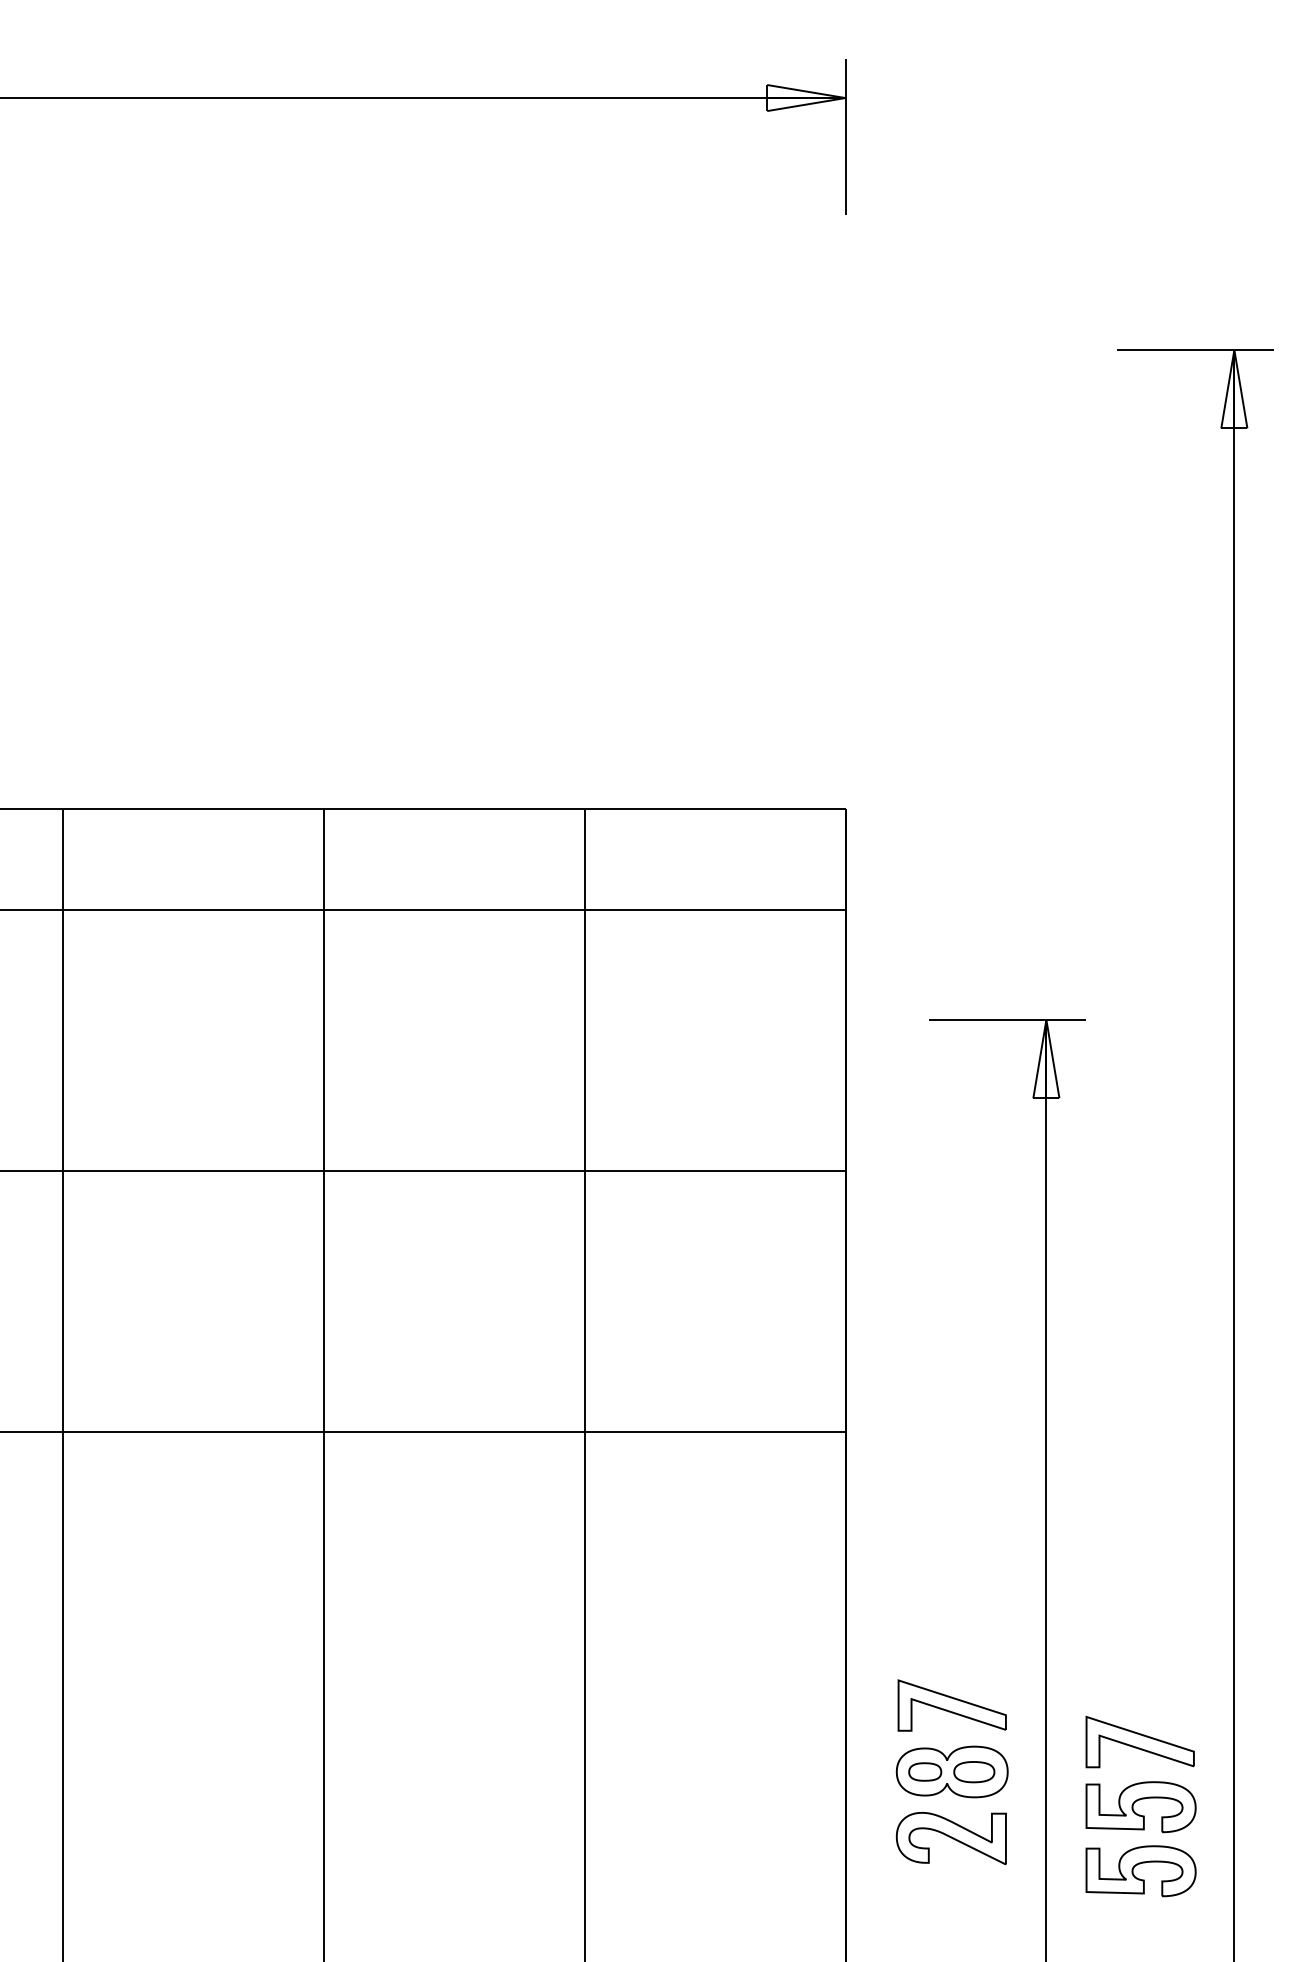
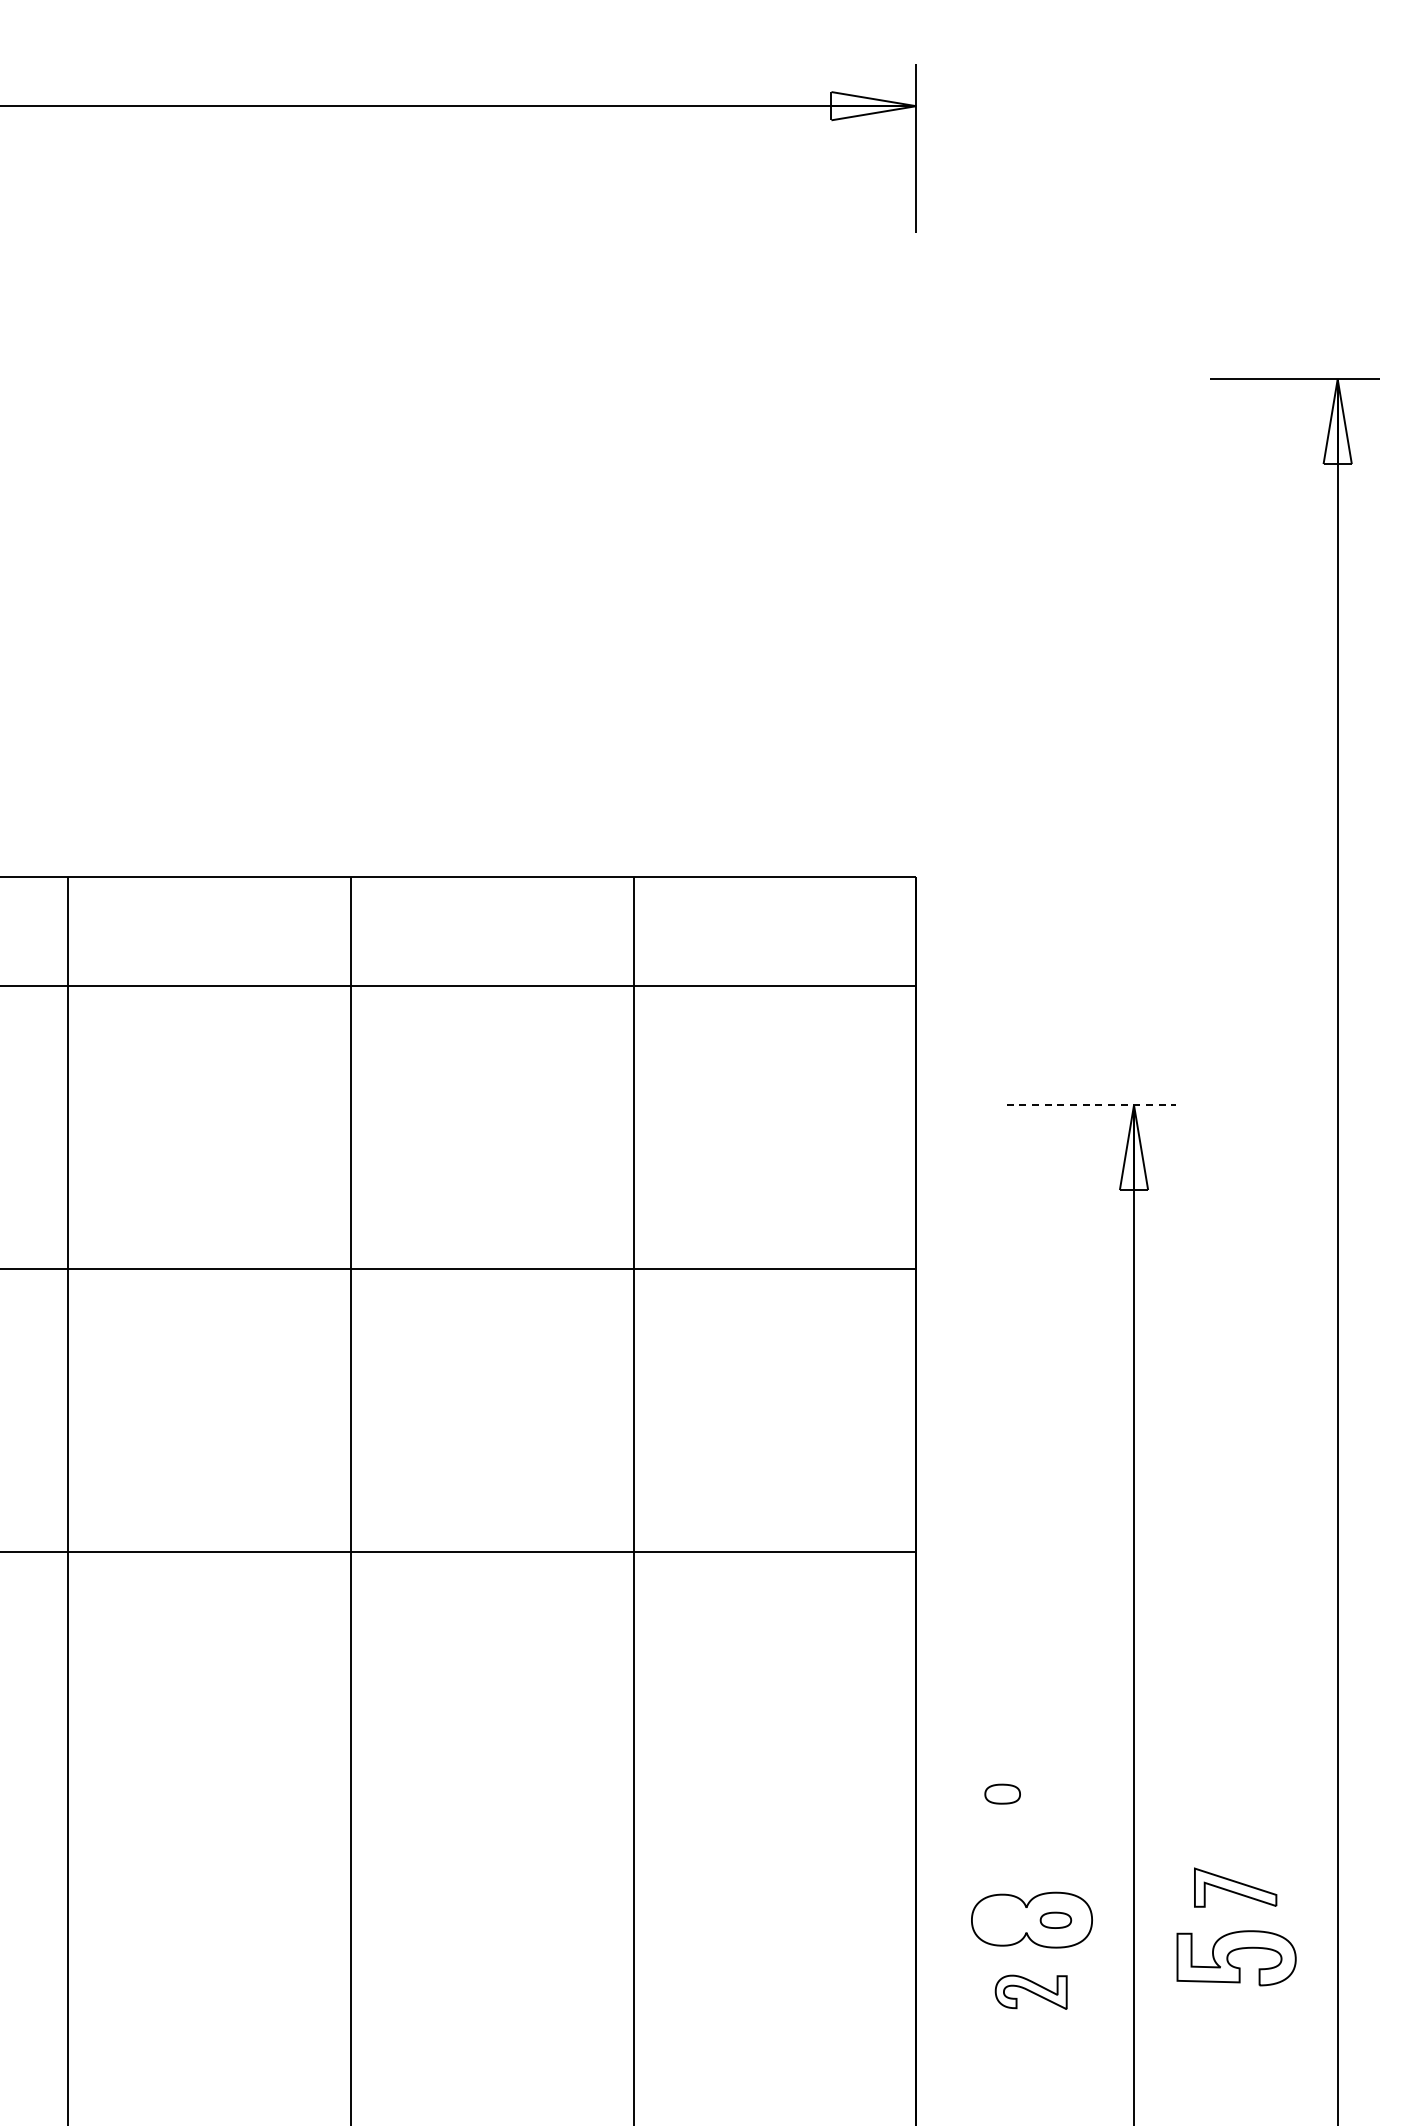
line: (1007, 1020) -> (1091, 1105), solid -> dashed
part: (952, 1704) -> (1032, 1847), removed
part: (1140, 1741) -> (1235, 1887), size x0.7
part: (925, 1771) -> (1002, 1793), moved
part: (973, 1772) -> (1055, 1920), size x0.7
part: (951, 1838) -> (1031, 1992), size x0.6
part: (1140, 1864) -> (1235, 2020), removed

